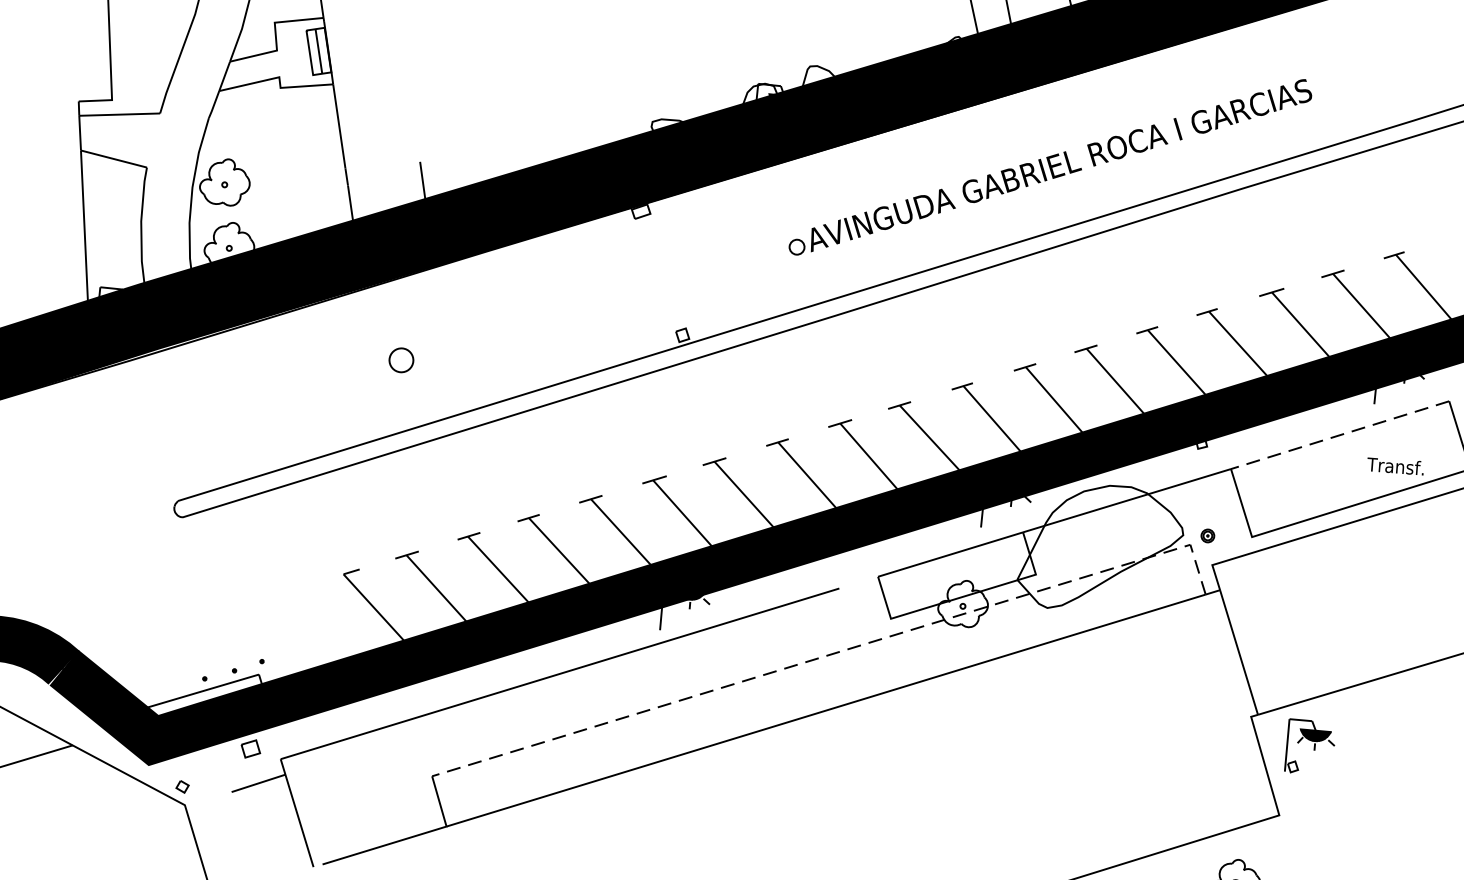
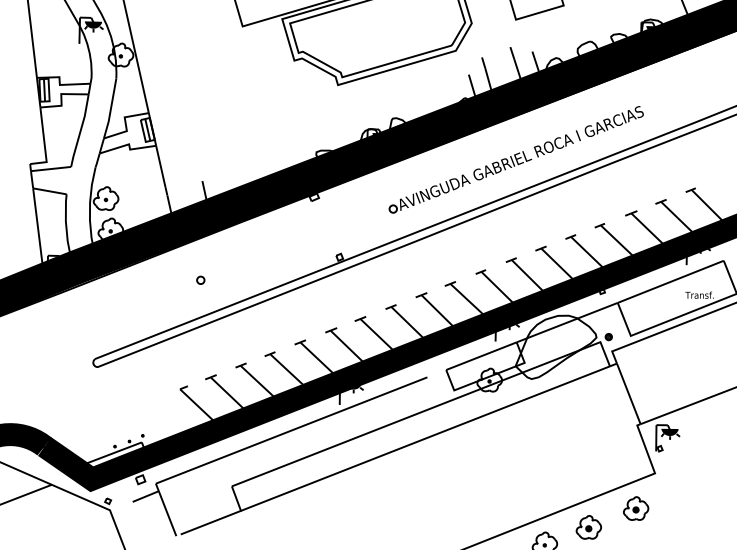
circle: (401, 358) -> (200, 279), size x0.62
line: (1339, 436) -> (670, 282), dashed -> solid
line: (838, 653) -> (429, 409), dashed -> solid

